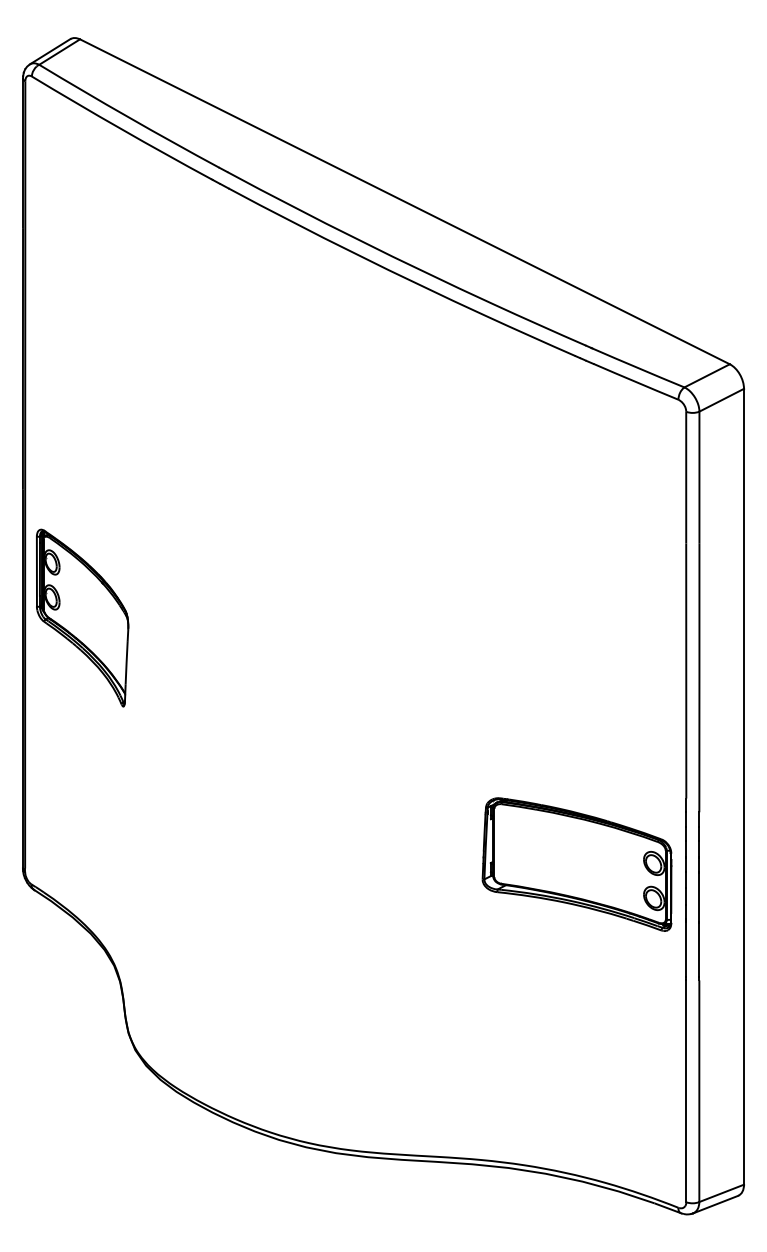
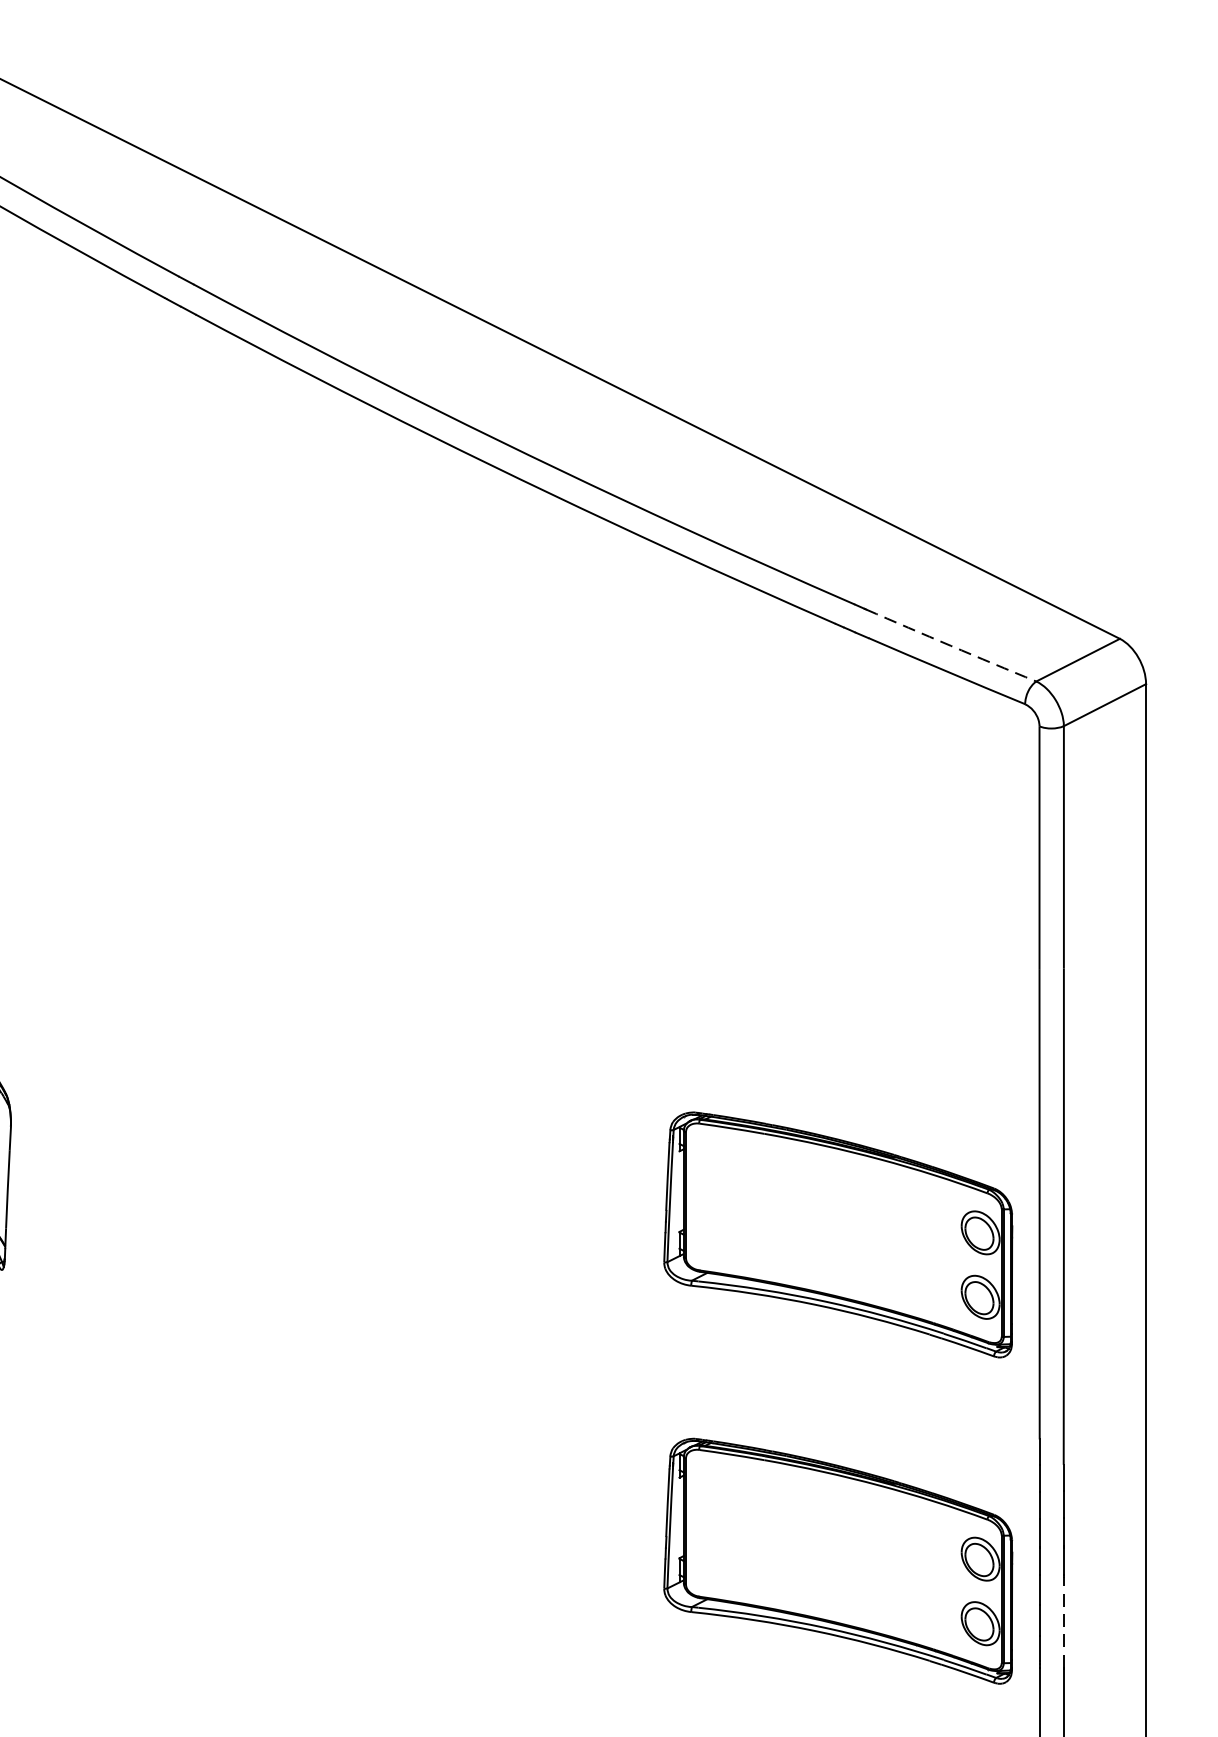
arc: (638, 368) -> (951, 646), solid -> dashed
part: (576, 687) -> (837, 1234), added
line: (699, 897) -> (1064, 1621), solid -> dashed

